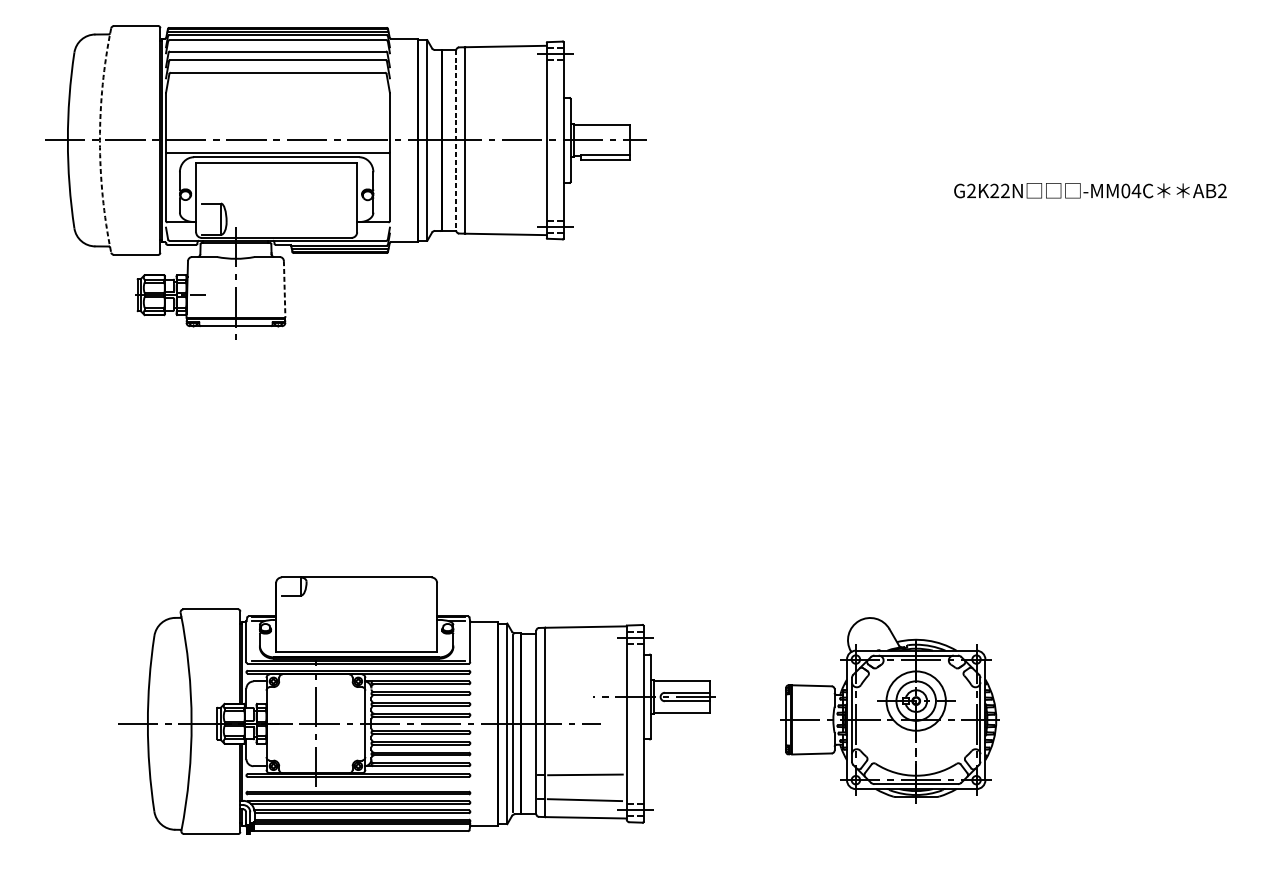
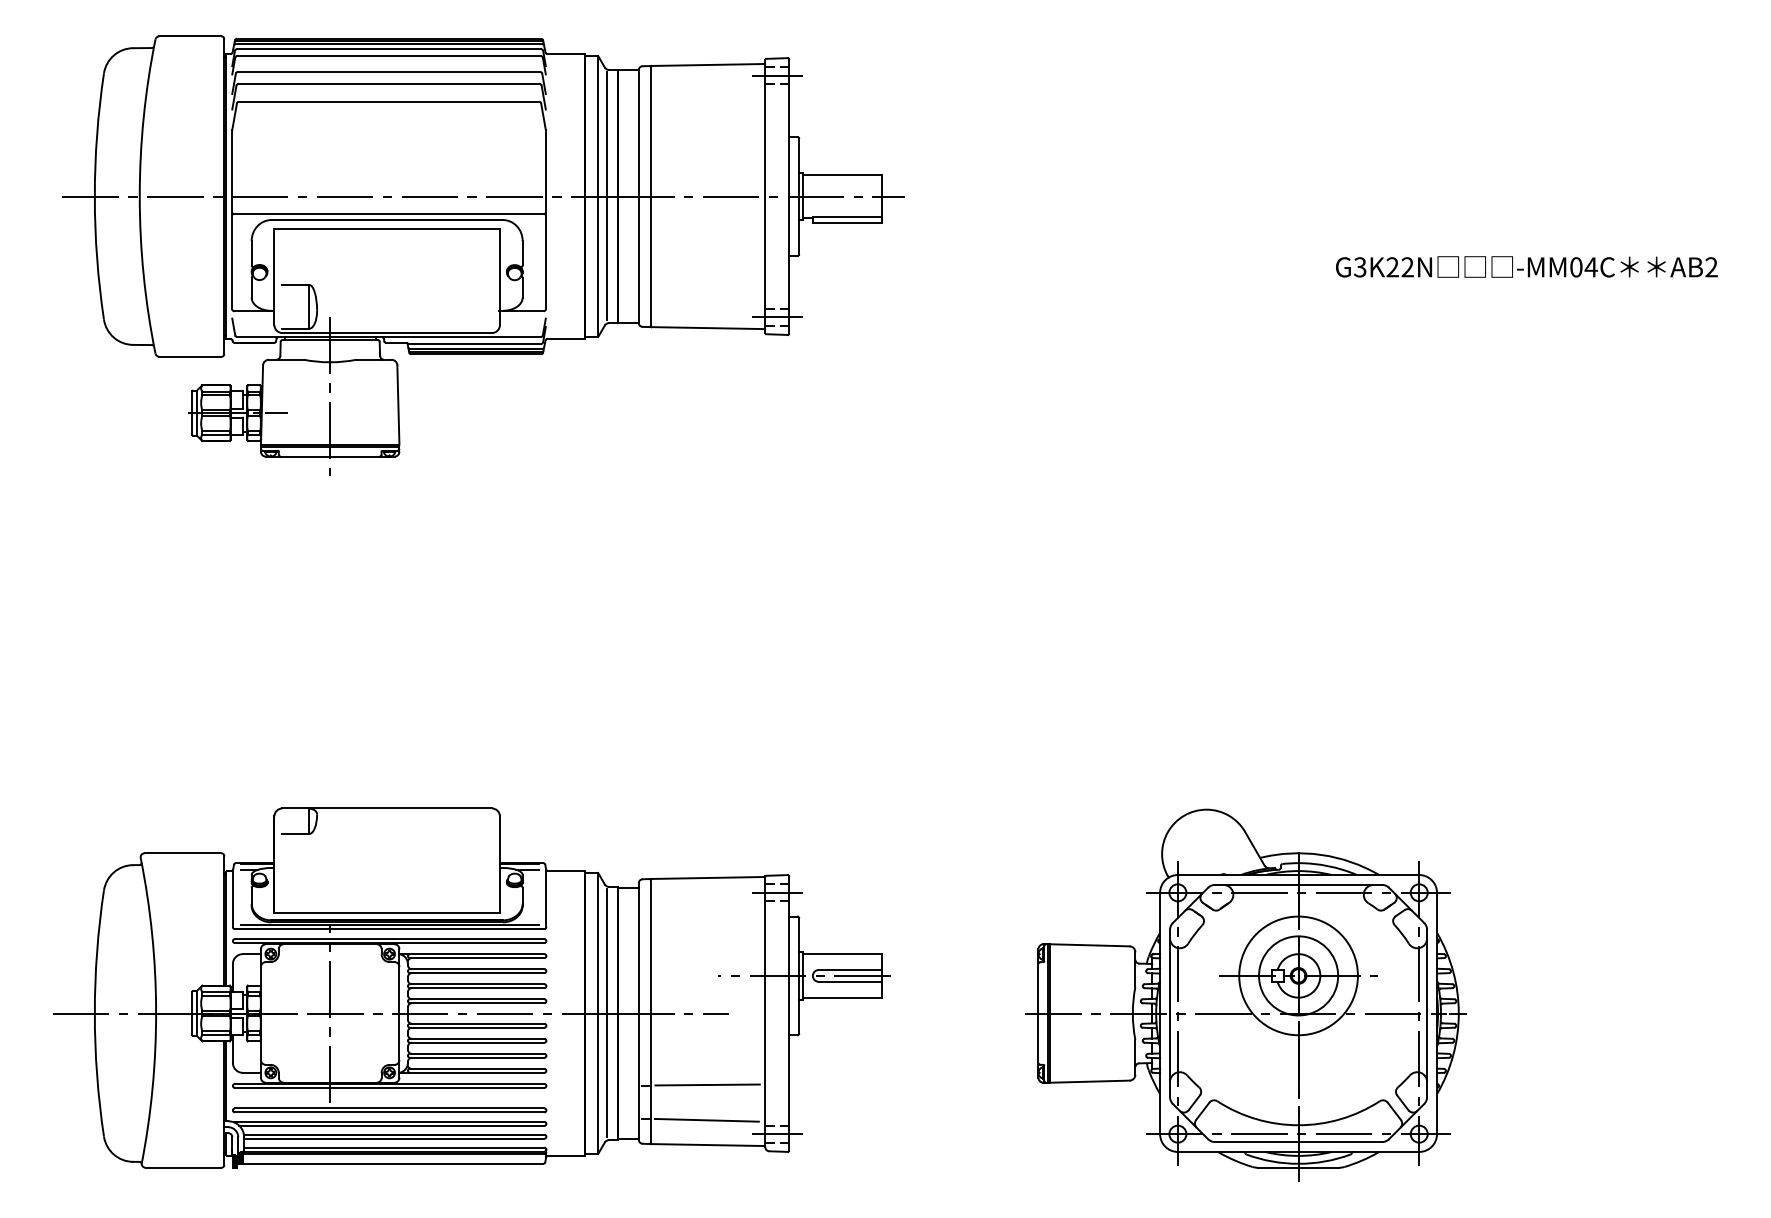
arc: (99, 140) -> (139, 196), dashed -> solid
line: (433, 140) -> (606, 196), added
line: (456, 141) -> (638, 197), dashed -> solid
text: (971, 191) -> (1360, 267), G2K22N -> G3K22N
line: (284, 289) -> (398, 405), dashed -> solid
part: (416, 705) -> (471, 987), moved
part: (889, 710) -> (1245, 994), size x1.43

